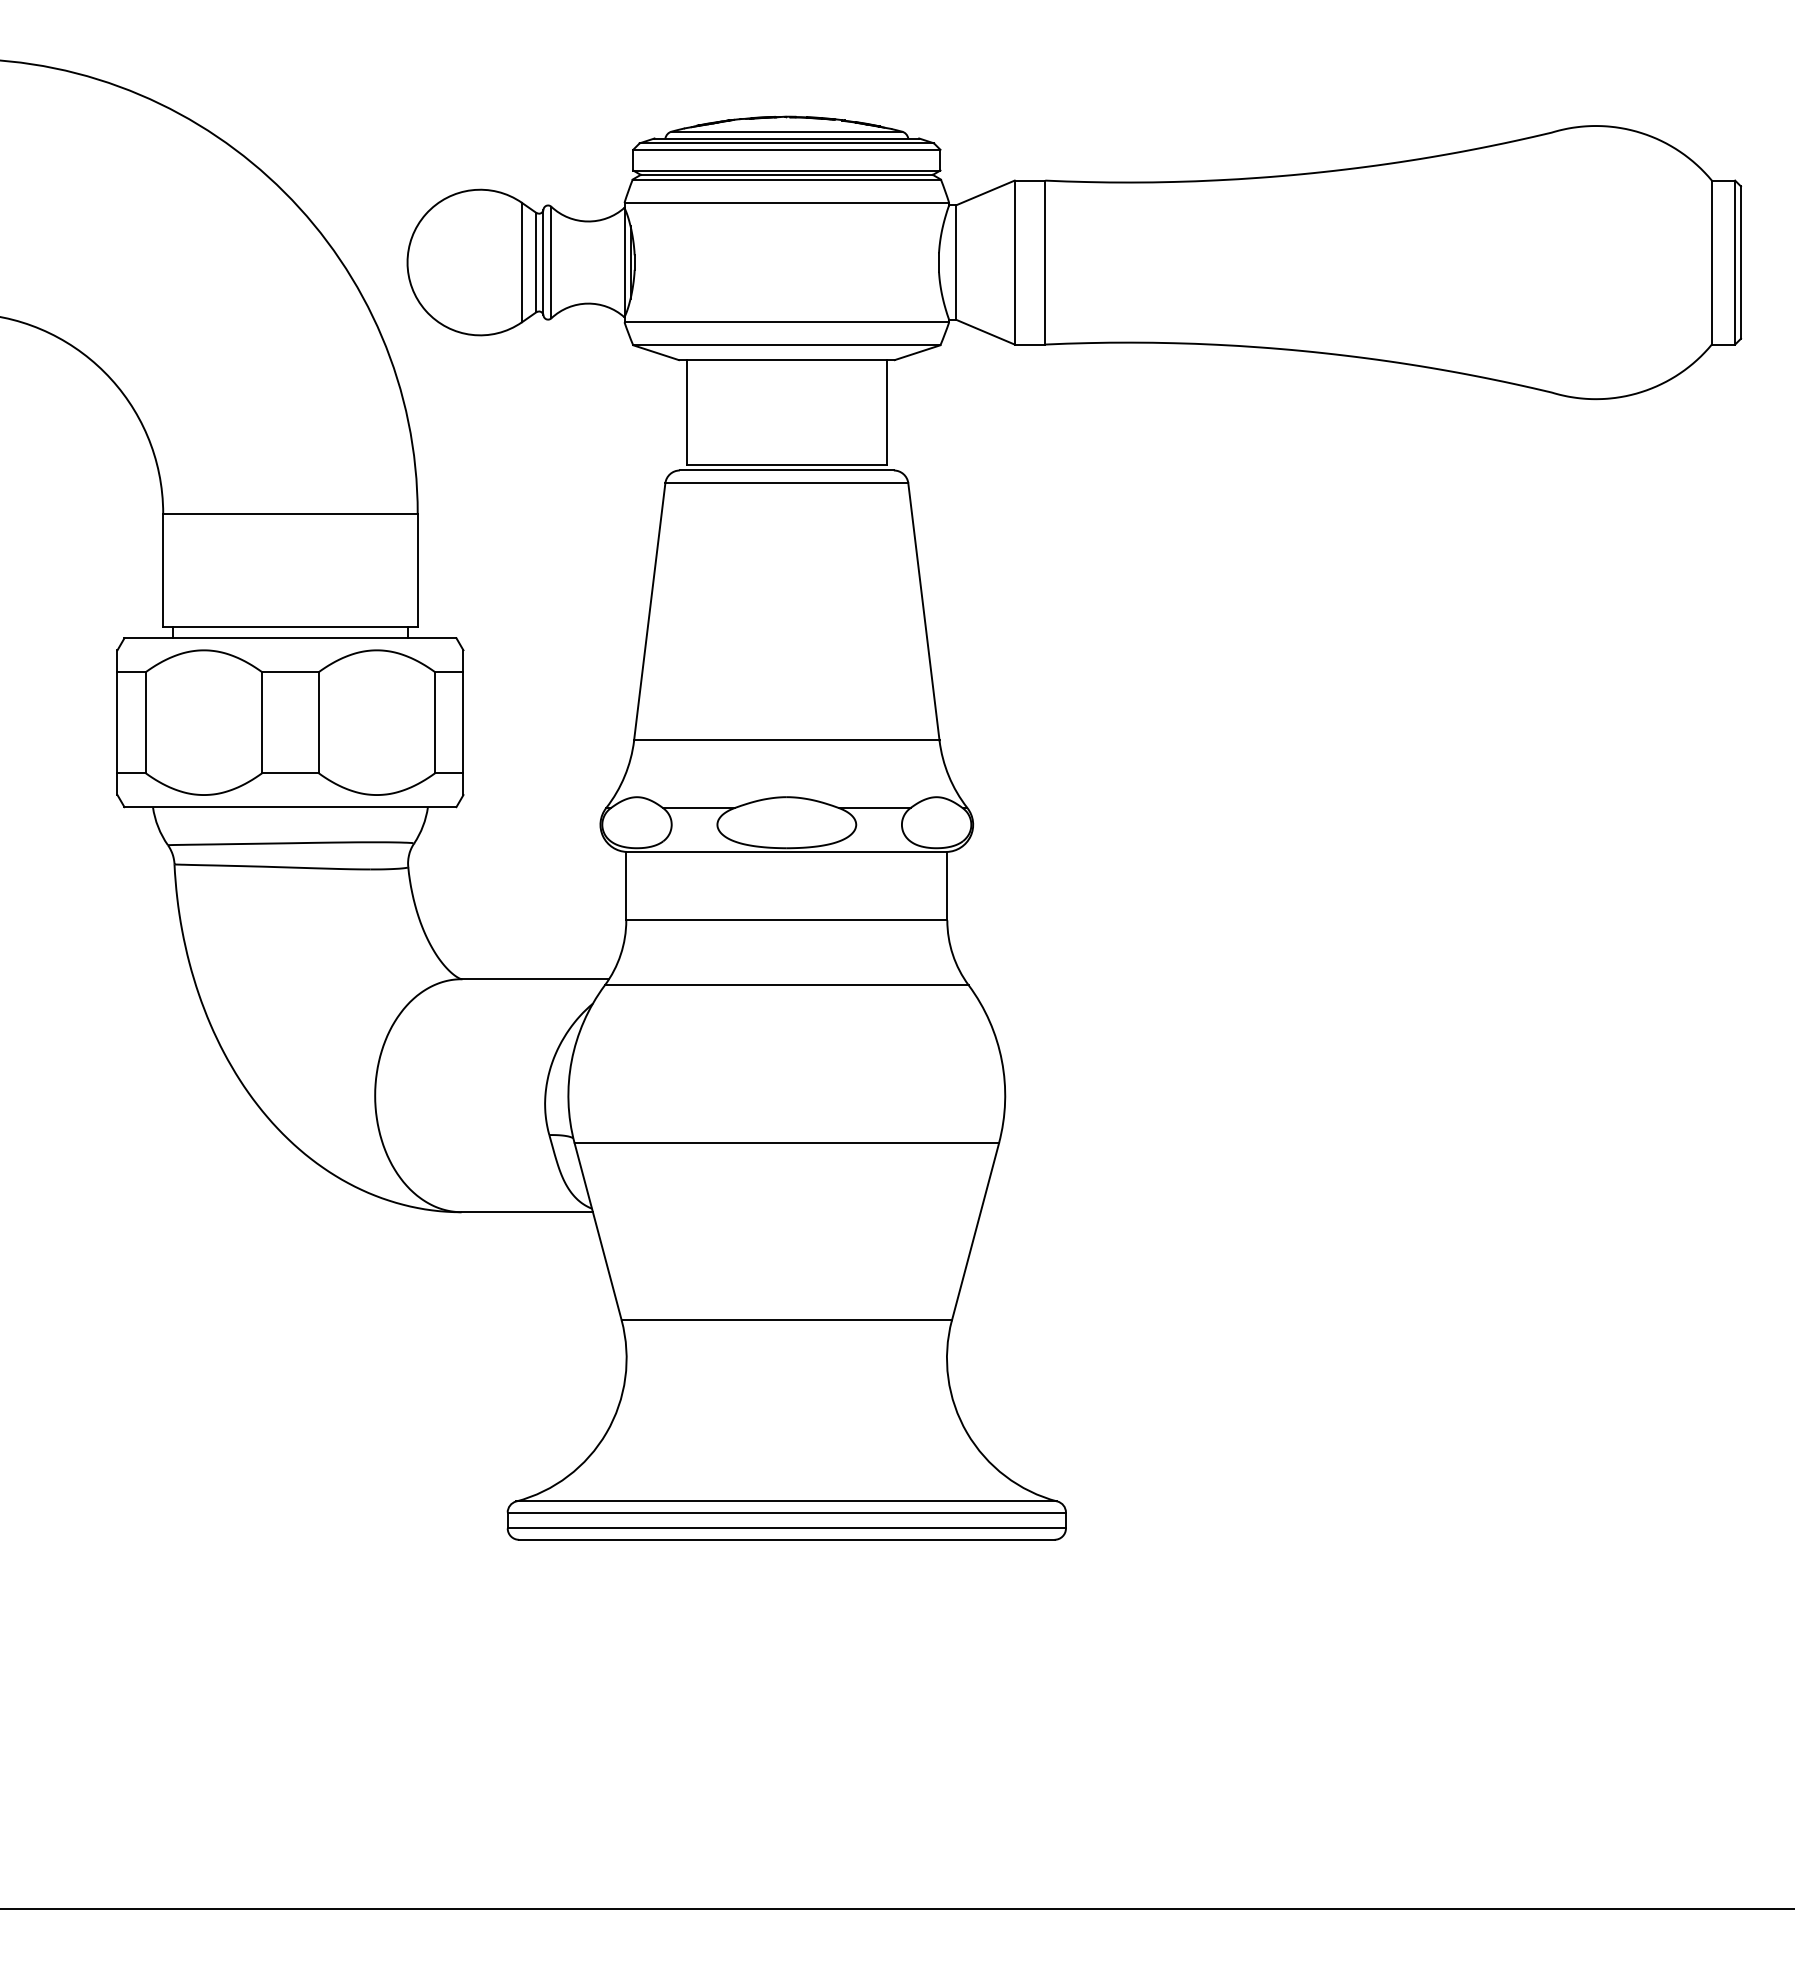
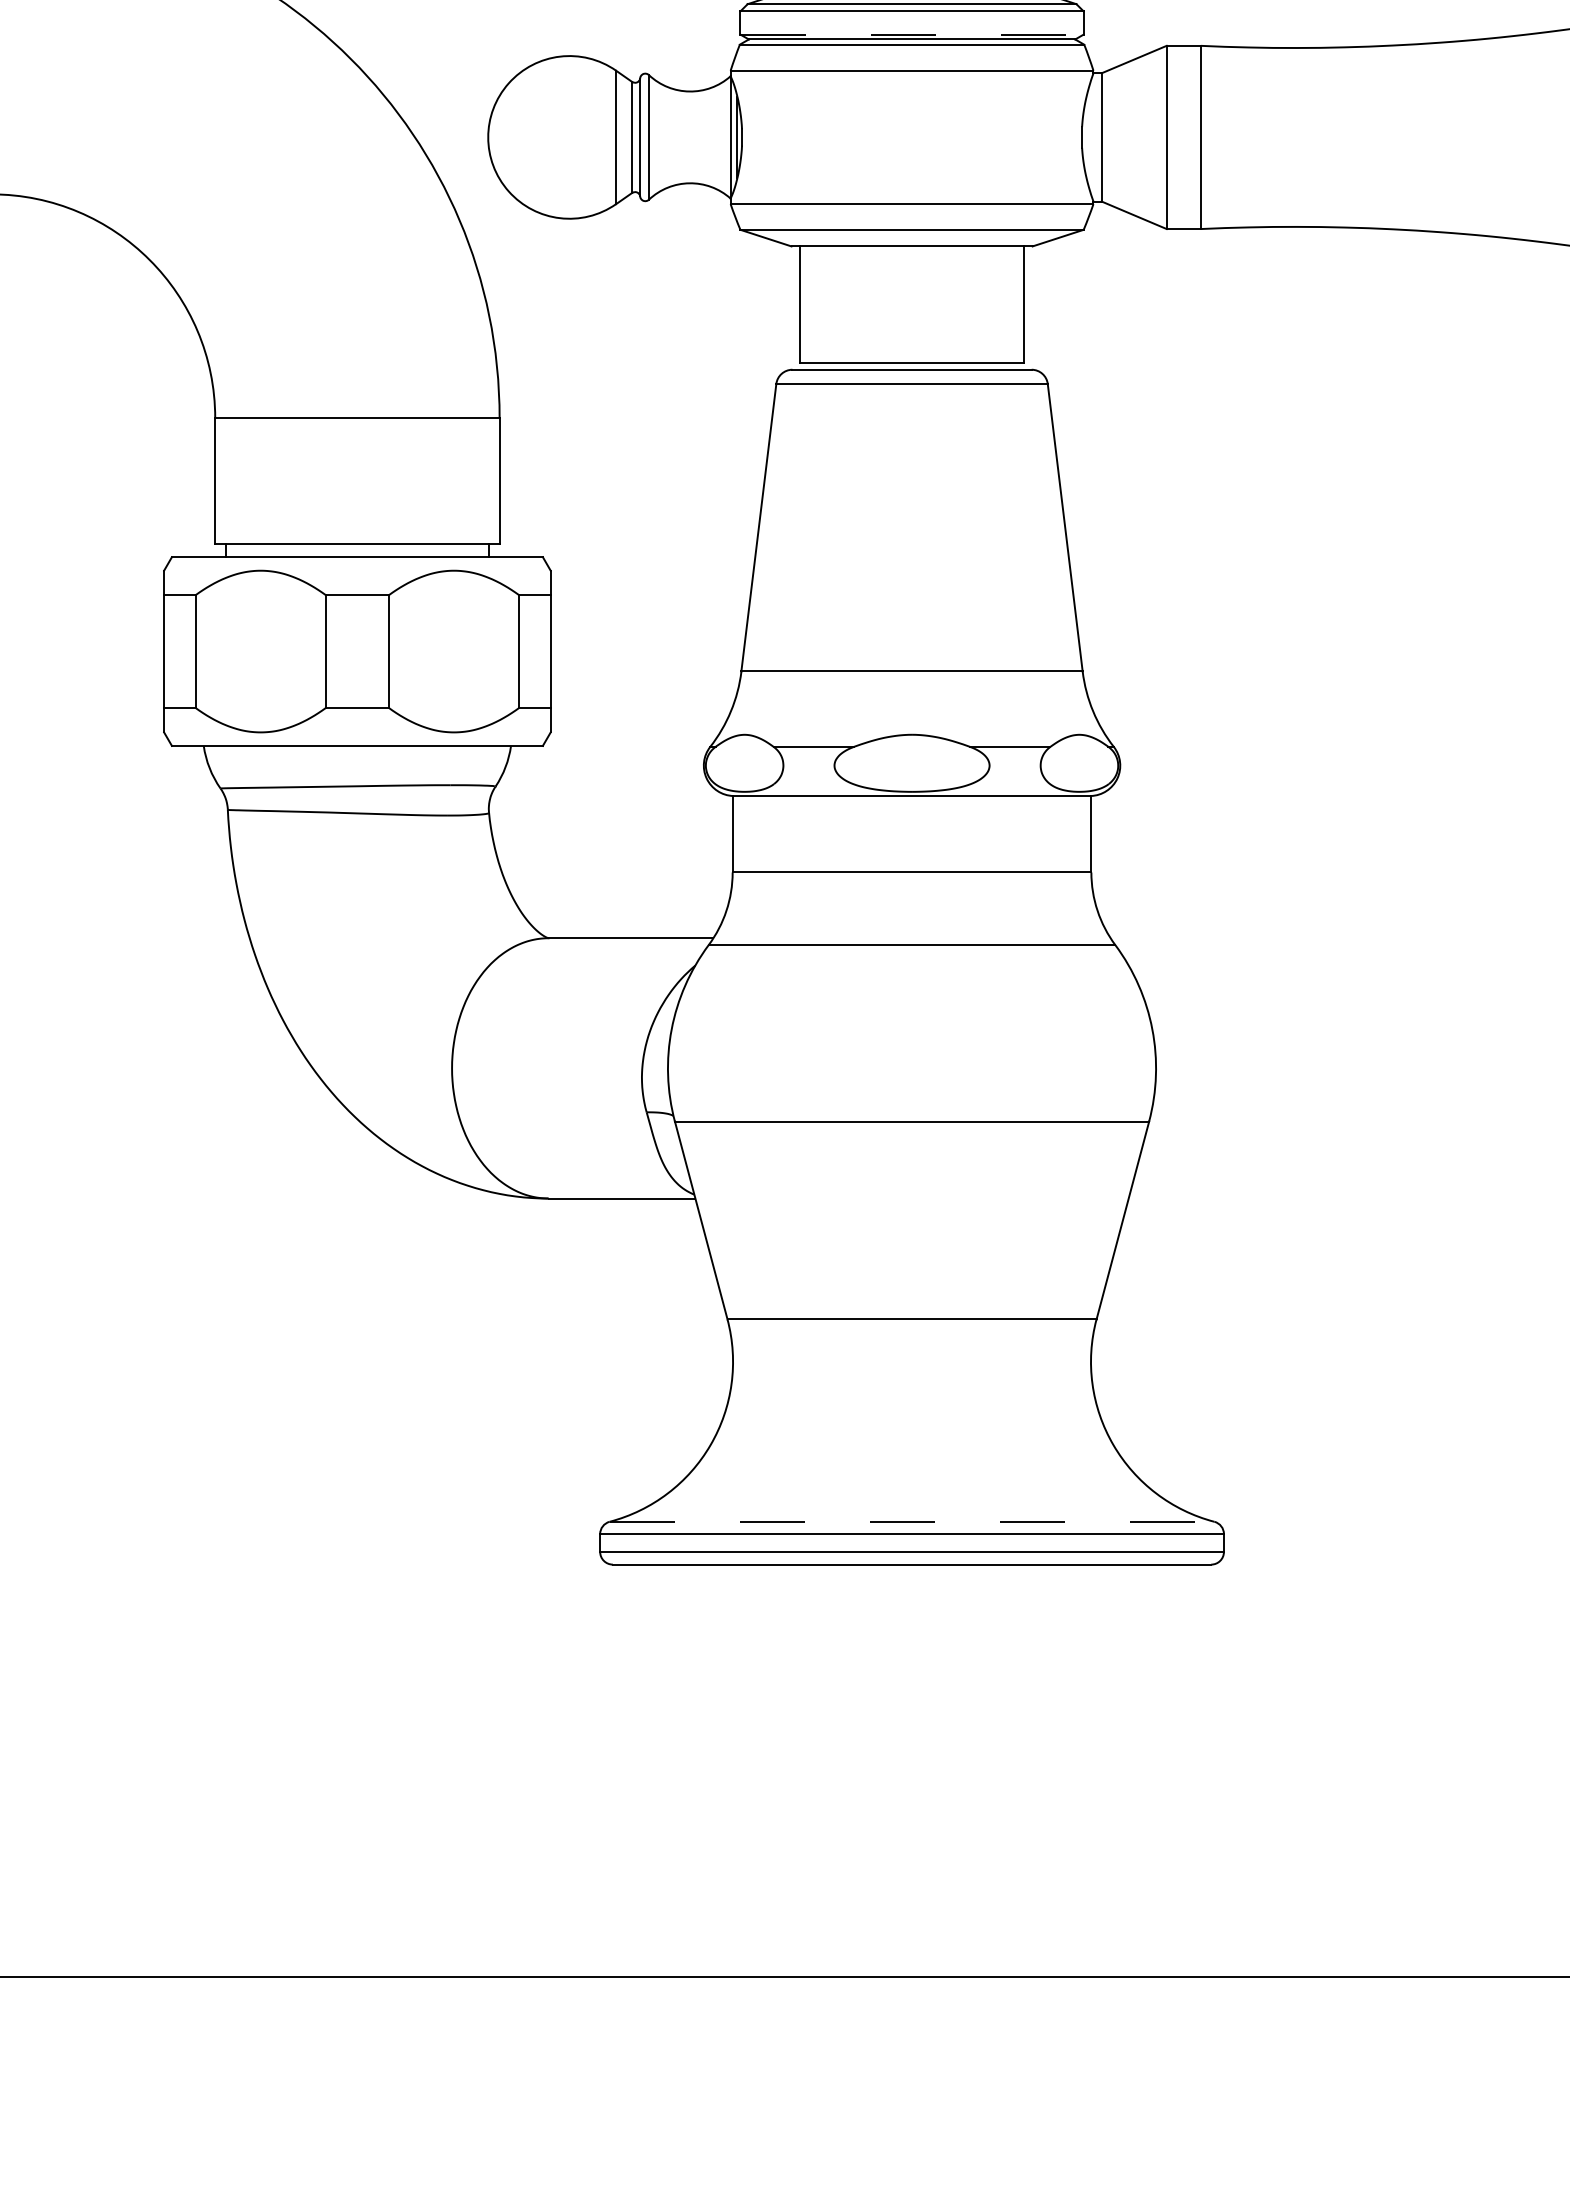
line: (786, 170) -> (911, 34), solid -> dashed
line: (786, 1501) -> (911, 1521), solid -> dashed

